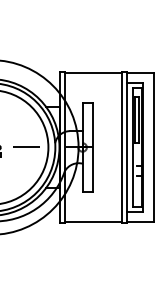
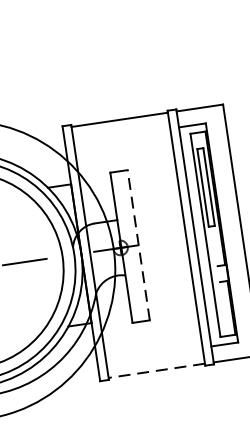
line: (93, 147) -> (138, 245), solid -> dashed
line: (92, 221) -> (155, 370), solid -> dashed

